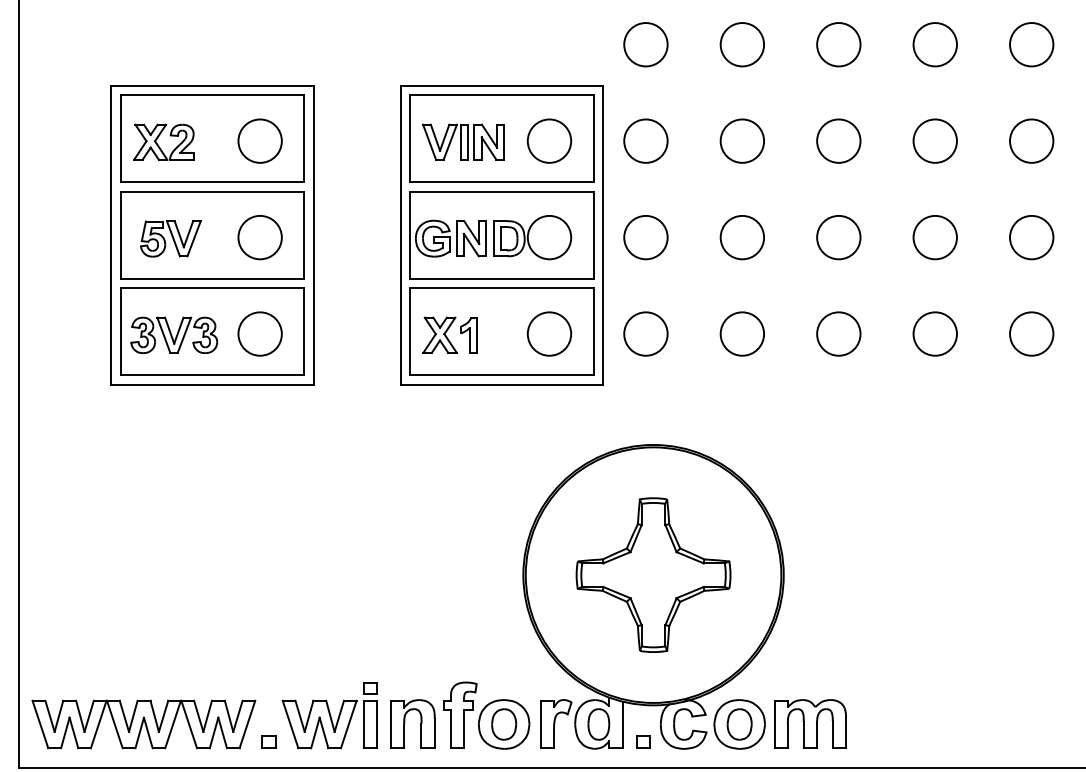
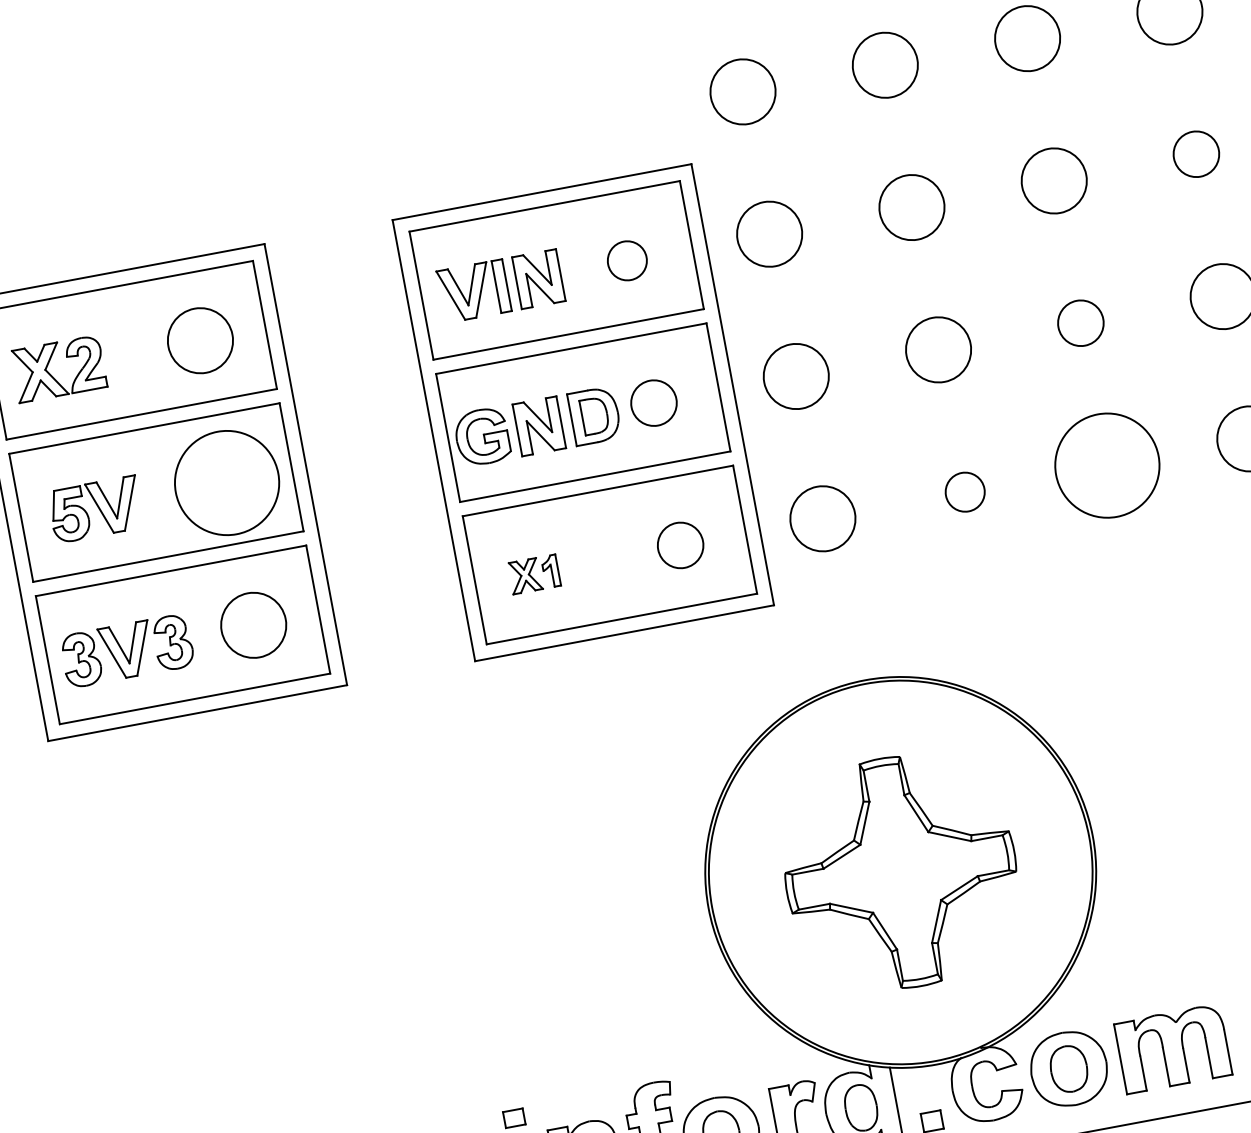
circle: (549, 140) -> (627, 259), size x0.6
circle: (934, 140) -> (1195, 153), size x0.7
circle: (259, 237) -> (226, 483), size x1.6
circle: (549, 237) -> (653, 402), size x0.7
circle: (838, 237) -> (1080, 323), size x0.7
circle: (549, 333) -> (680, 544), size x0.7
circle: (742, 333) -> (965, 491), size x0.6
circle: (838, 333) -> (1106, 464), size x1.6
part: (449, 334) -> (533, 573), size x0.6

